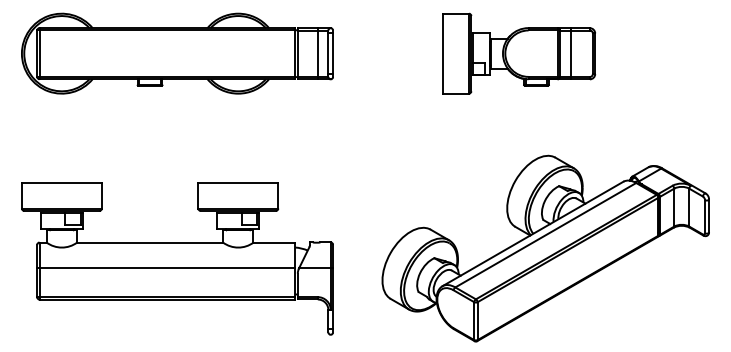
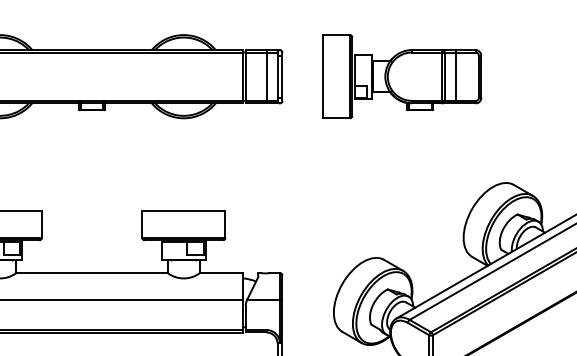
part: (519, 53) -> (402, 76), moved

